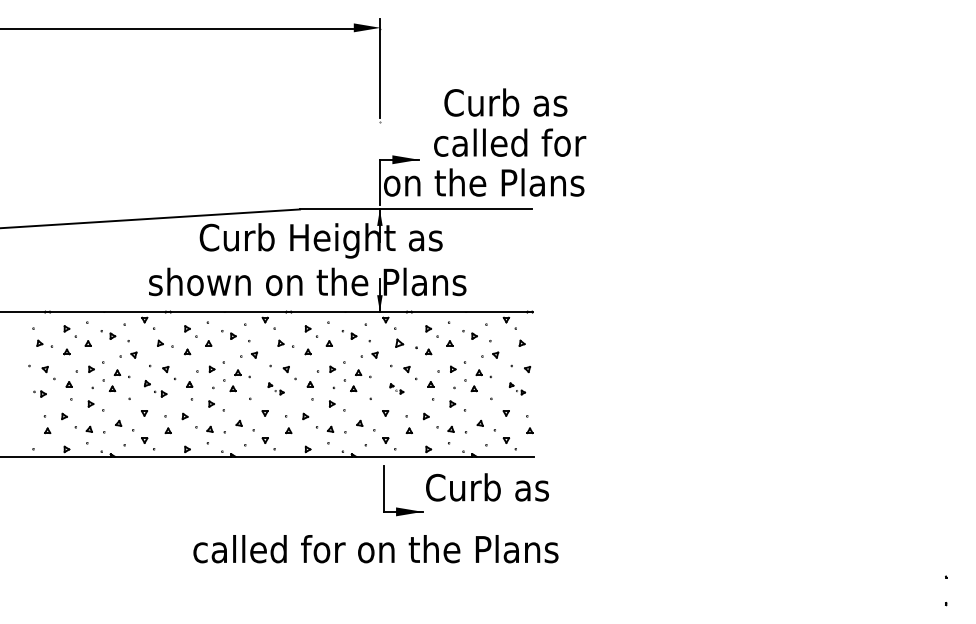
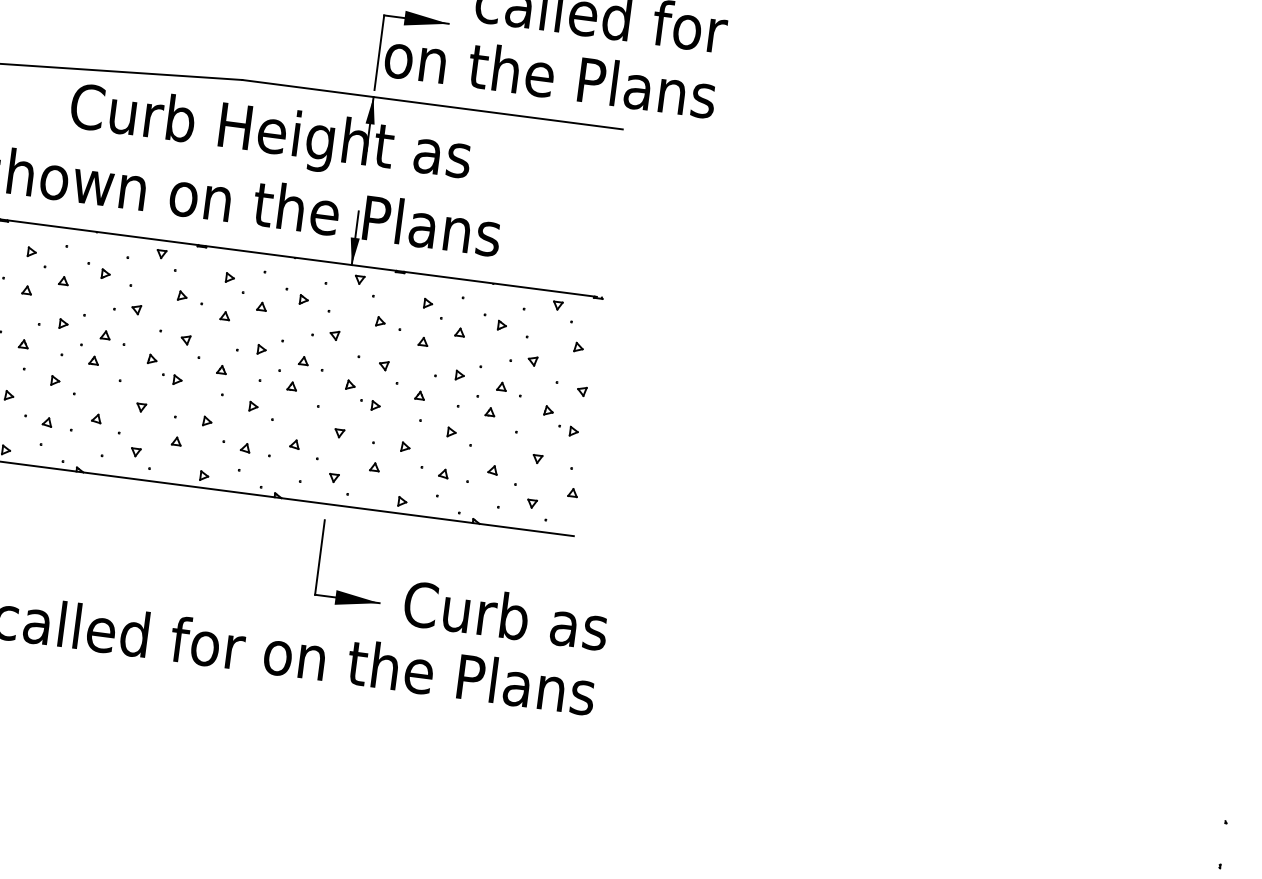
part: (406, 343) -> (388, 323), size x0.71
part: (275, 388) -> (163, 368), size x1.43
part: (396, 388) -> (362, 394), size x1.67
part: (517, 388) -> (561, 420), size x1.43
text: (487, 487) -> (506, 615), moved

